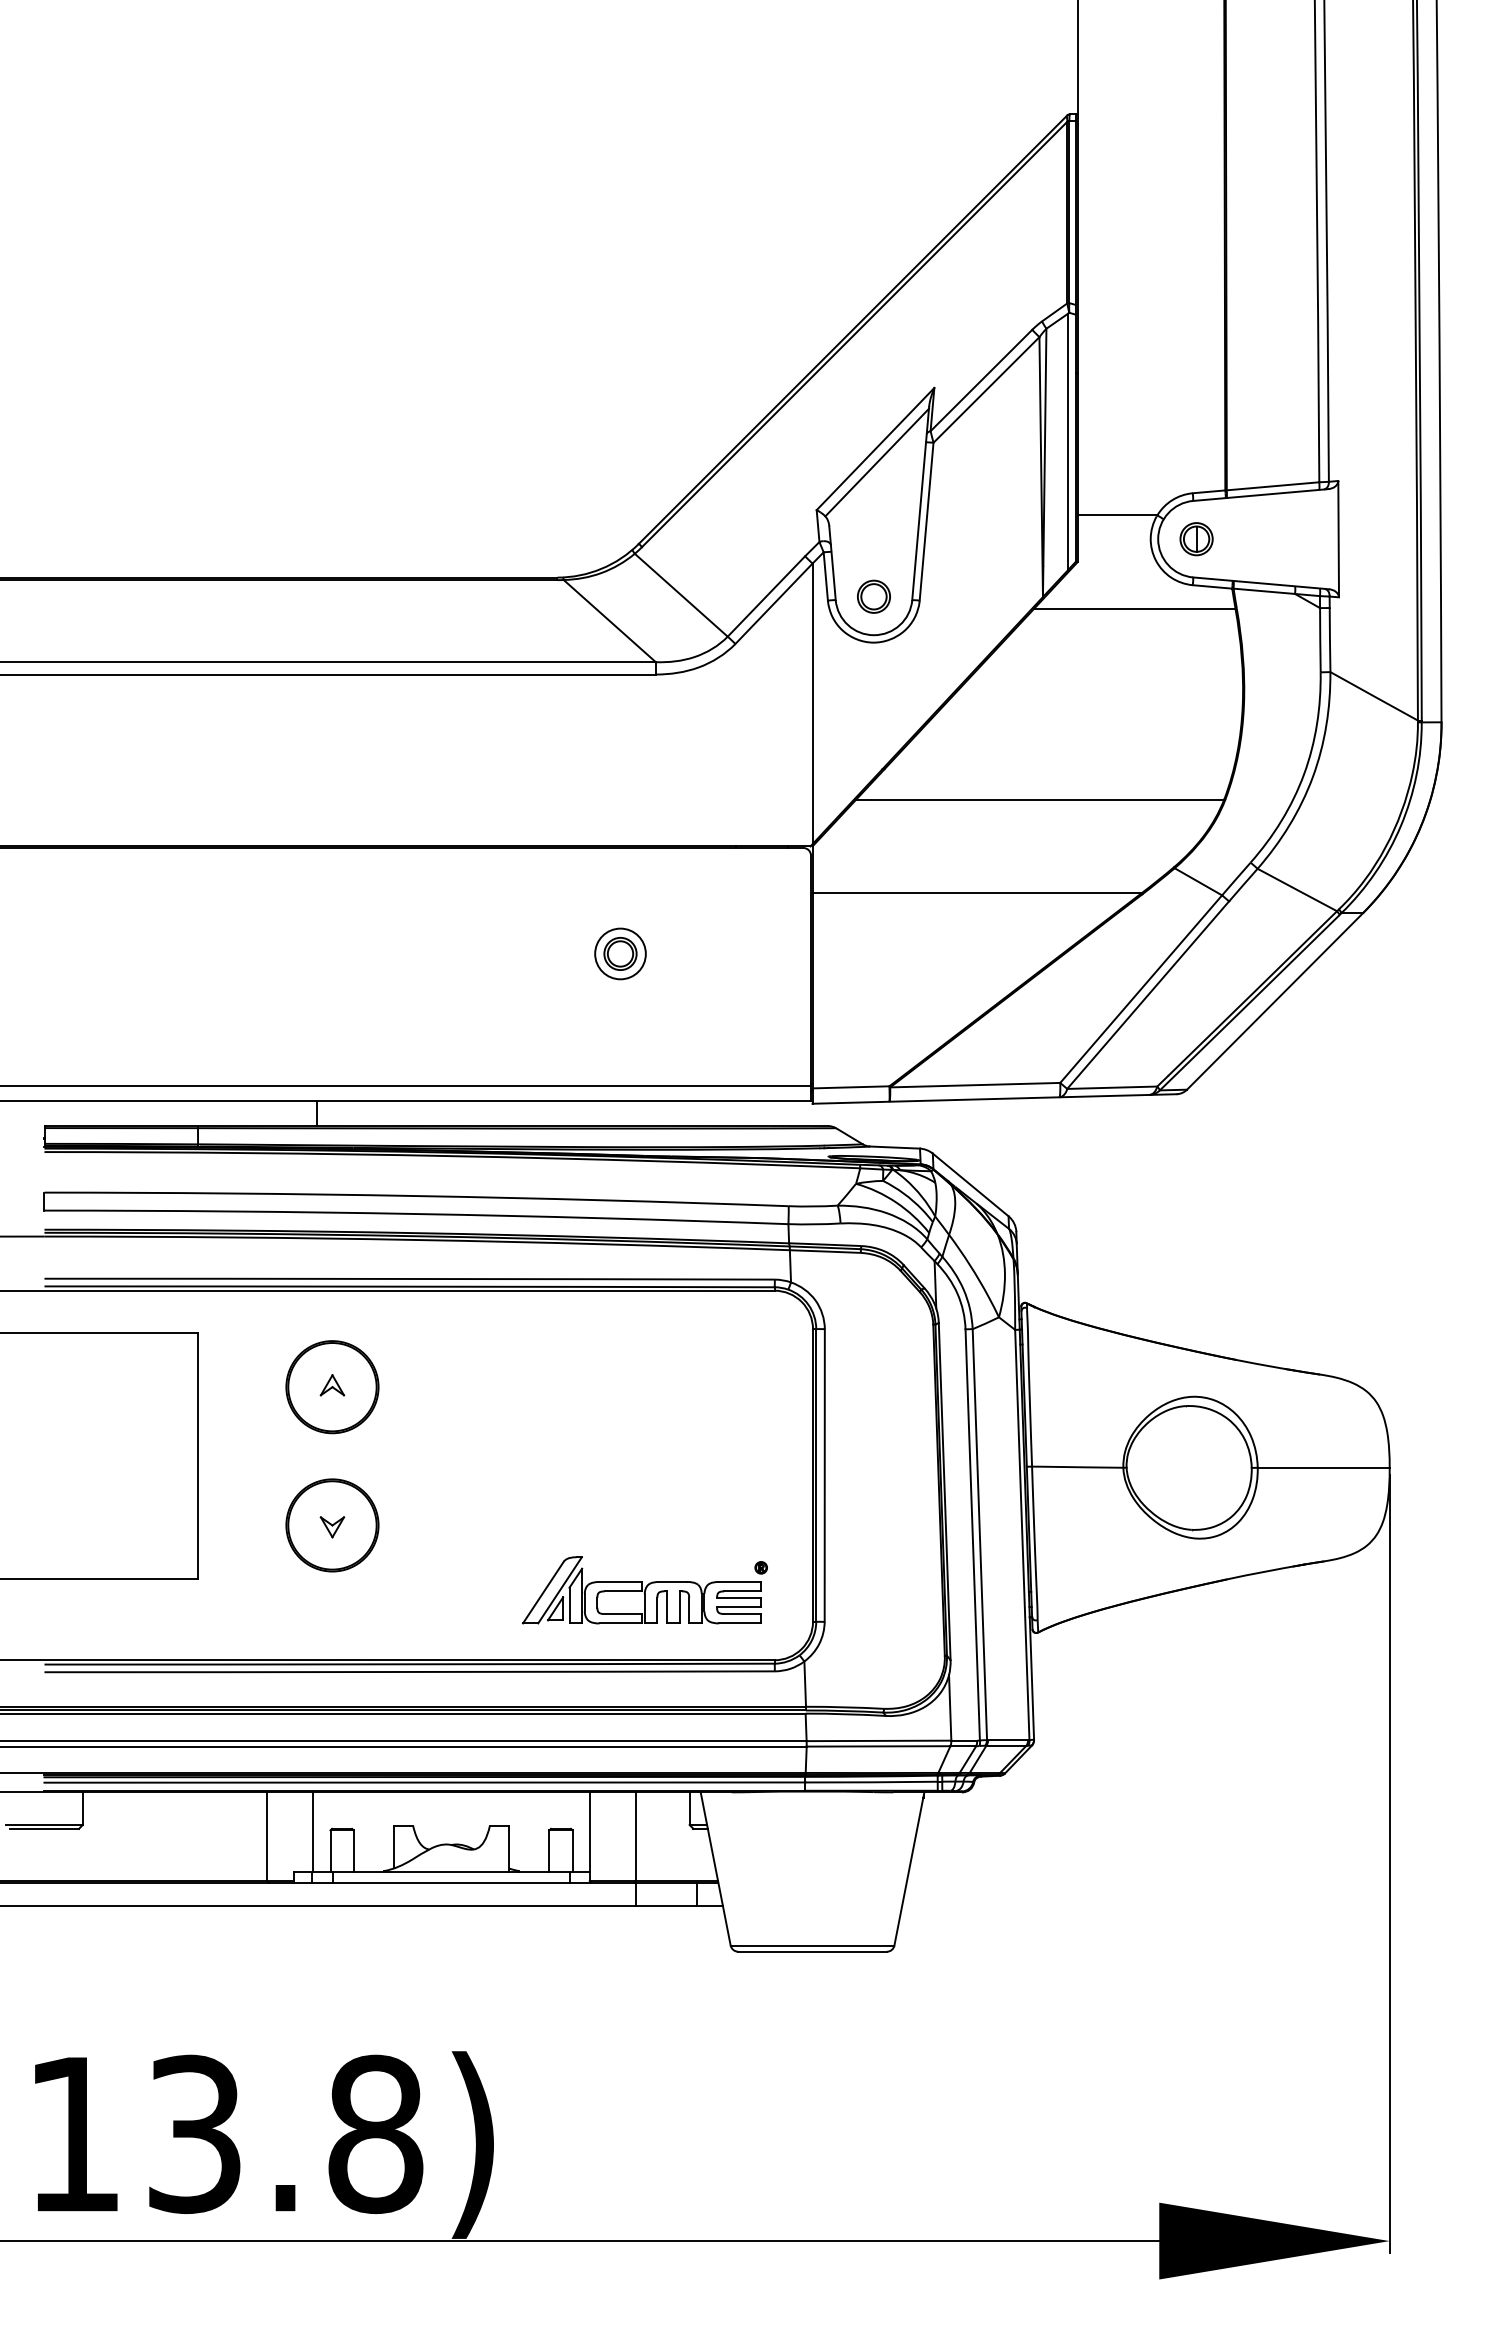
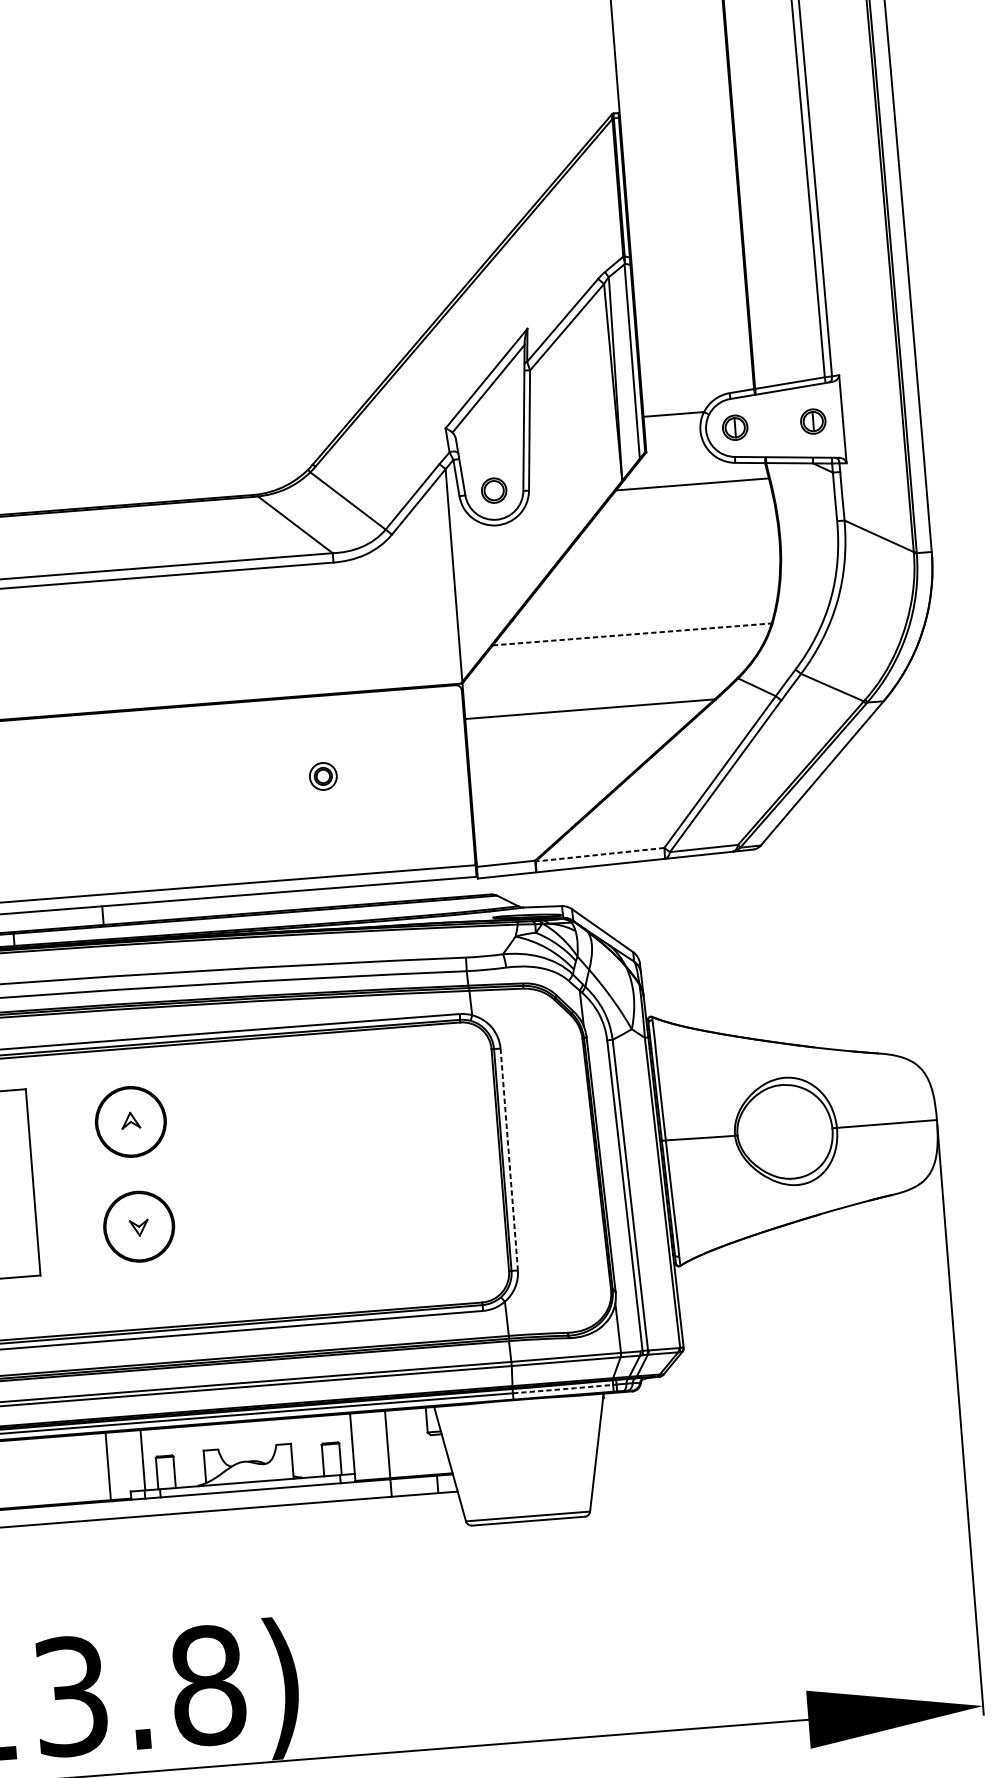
part: (1299, 539) -> (813, 421), added
line: (1040, 799) -> (632, 634), solid -> dashed
part: (620, 953) -> (323, 776), size x0.7
line: (974, 1085) -> (599, 855), solid -> dashed
line: (824, 1475) -> (509, 1159), solid -> dashed
part: (644, 1590) -> (379, 1257), removed
arc: (871, 1782) -> (563, 1389), solid -> dashed

